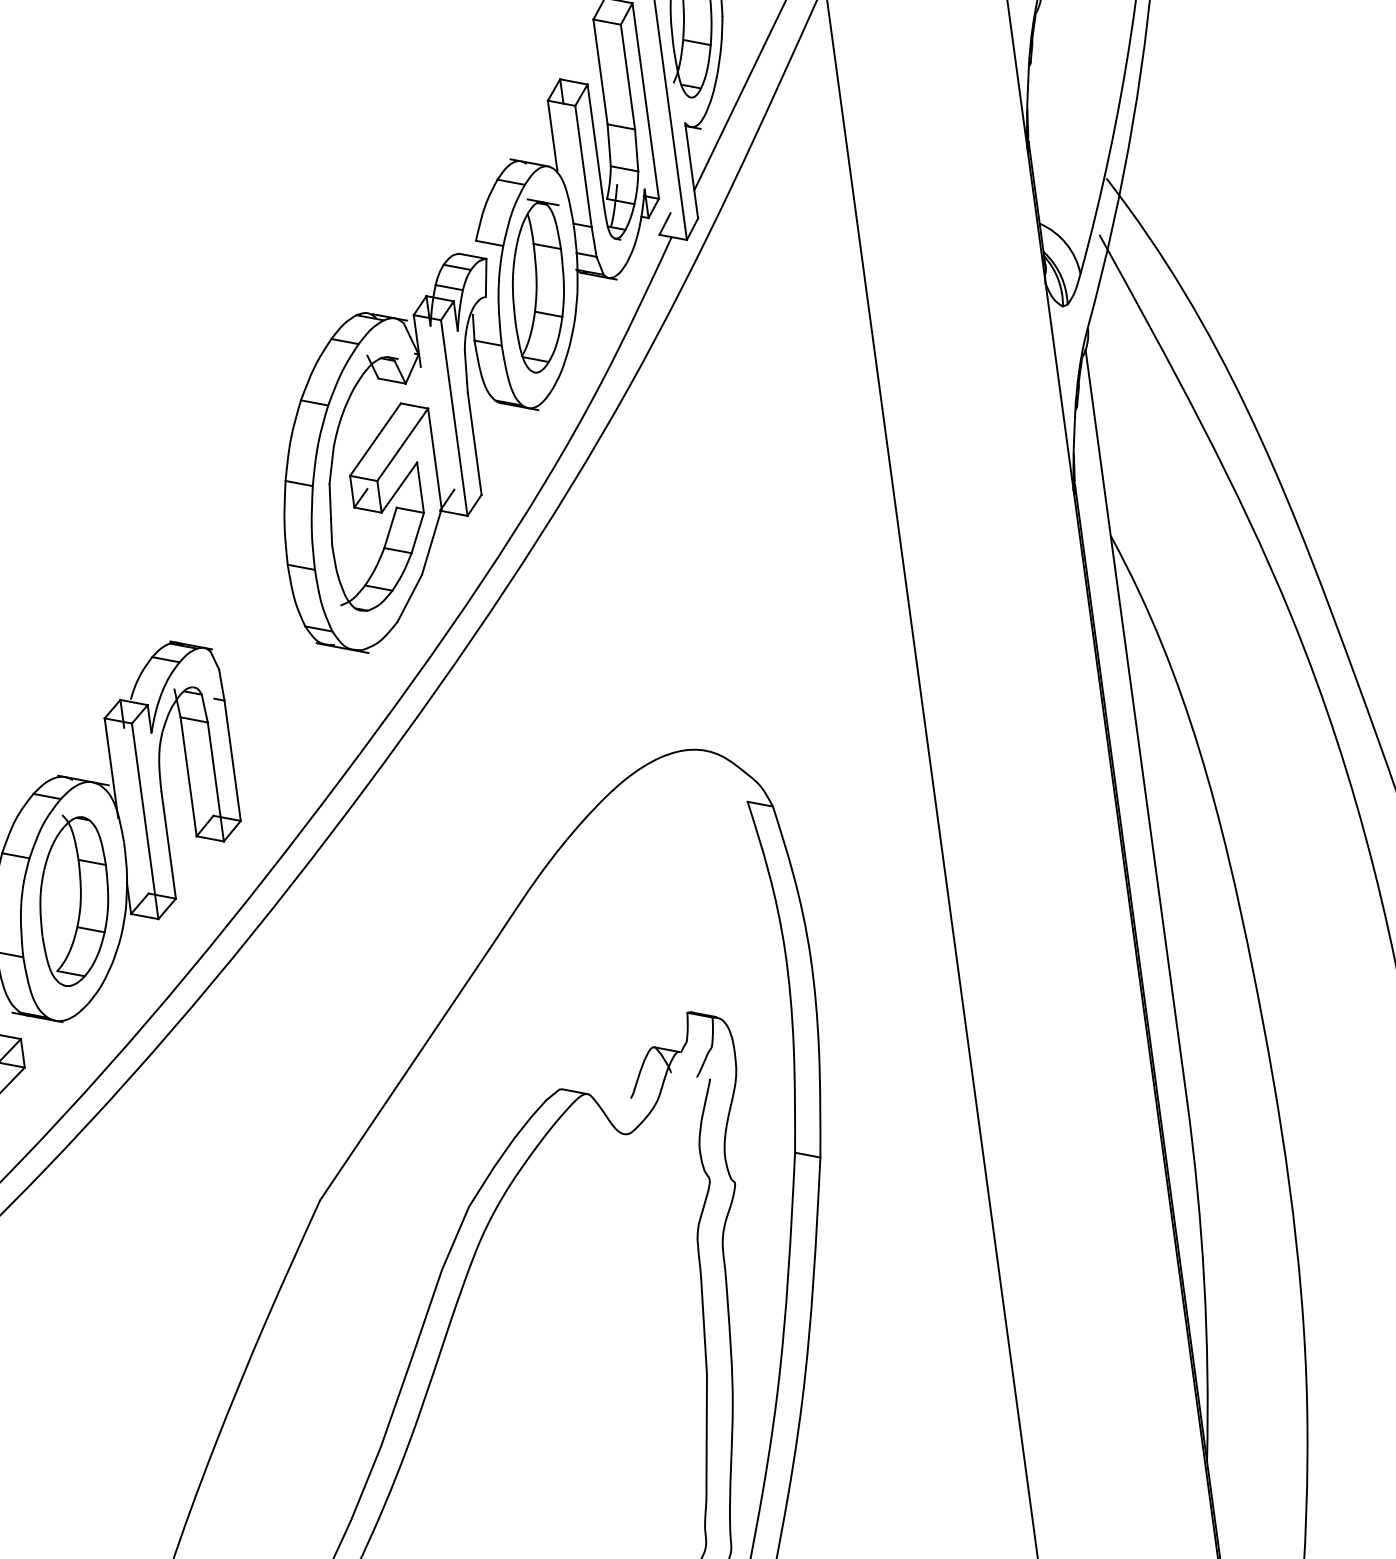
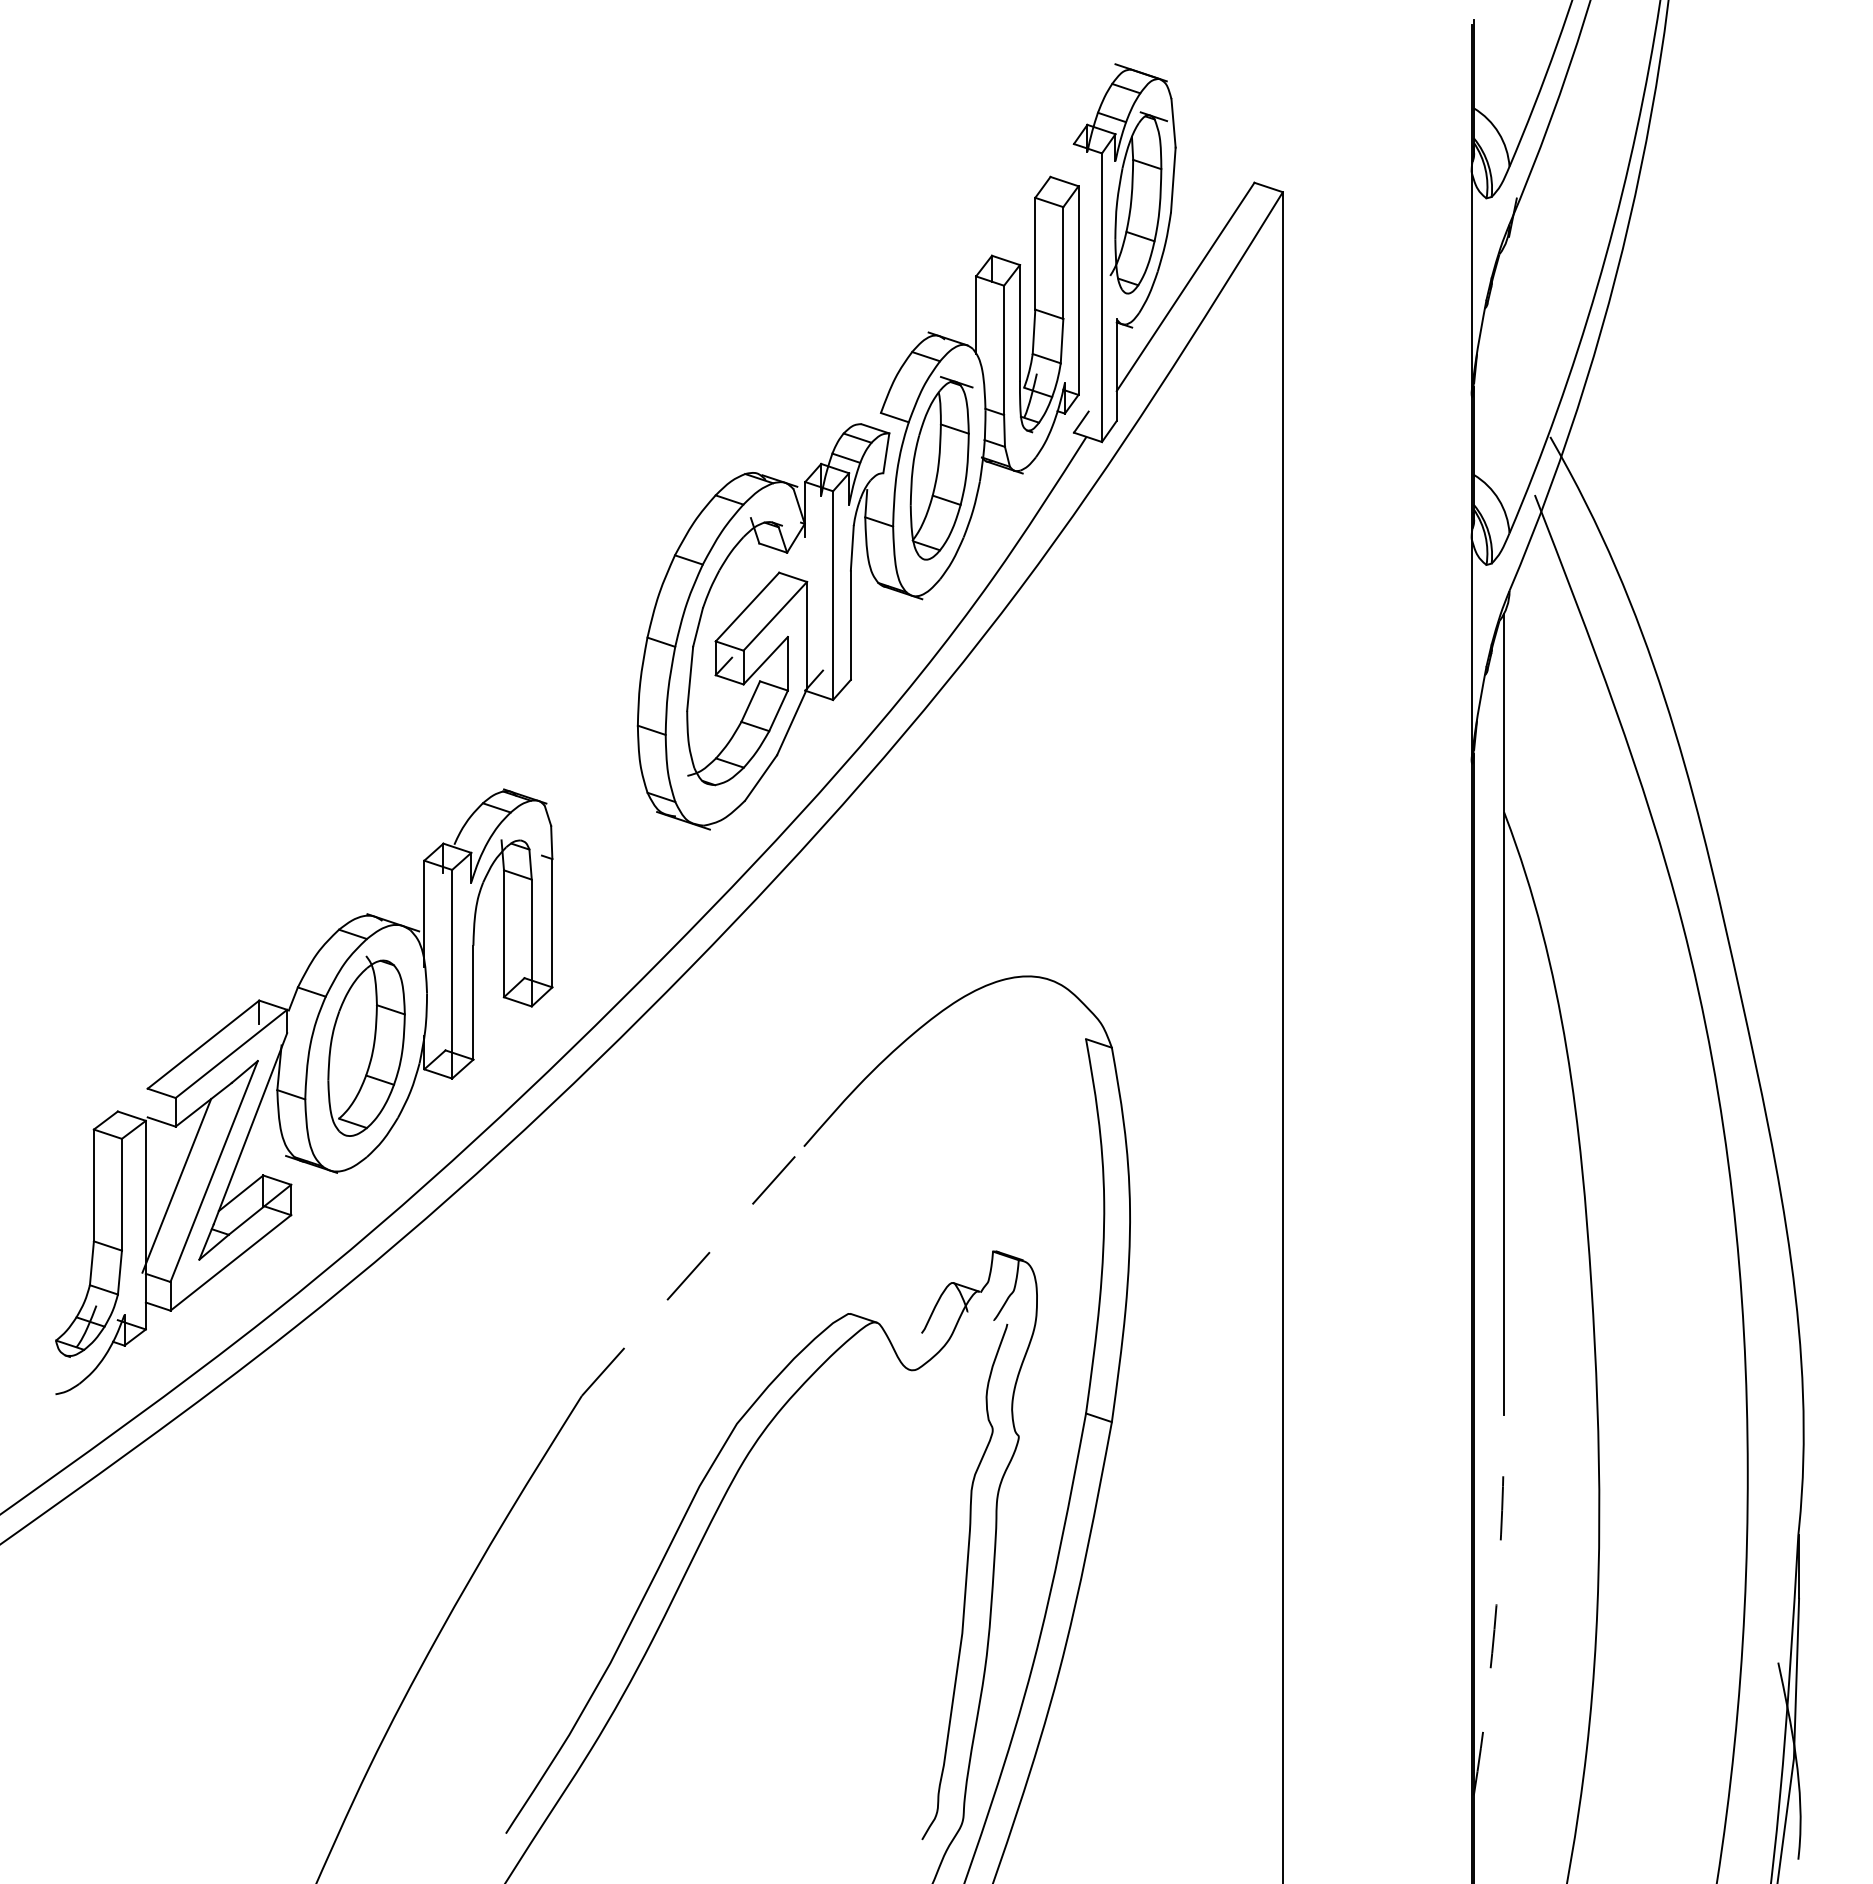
line: (408, 1069) -> (692, 1271), solid -> dashed
arc: (1204, 1280) -> (1496, 1605), solid -> dashed

